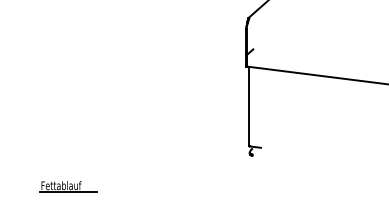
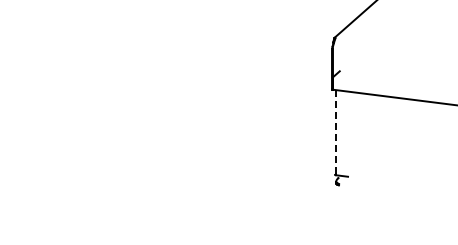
line: (249, 106) -> (335, 132), solid -> dashed
part: (68, 186) -> (141, 218), removed

